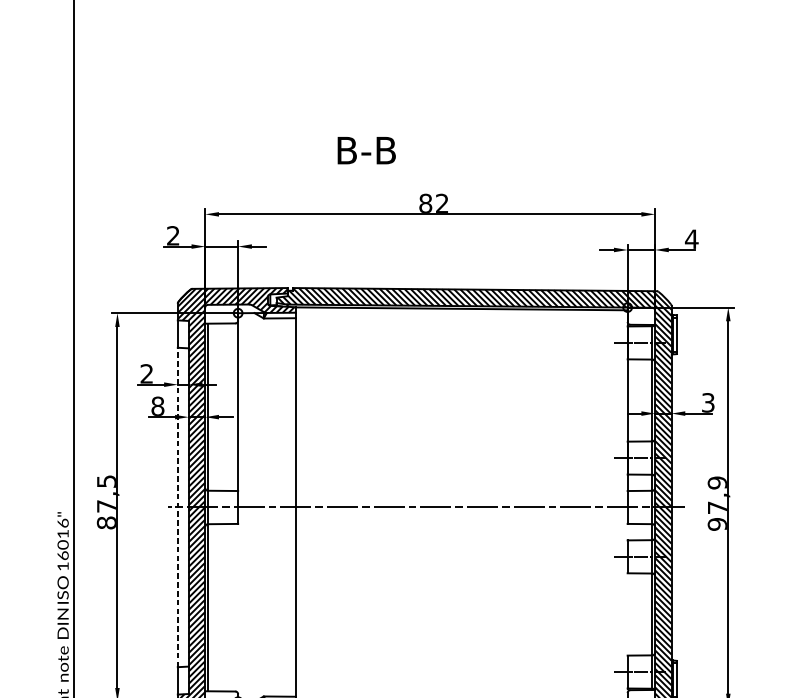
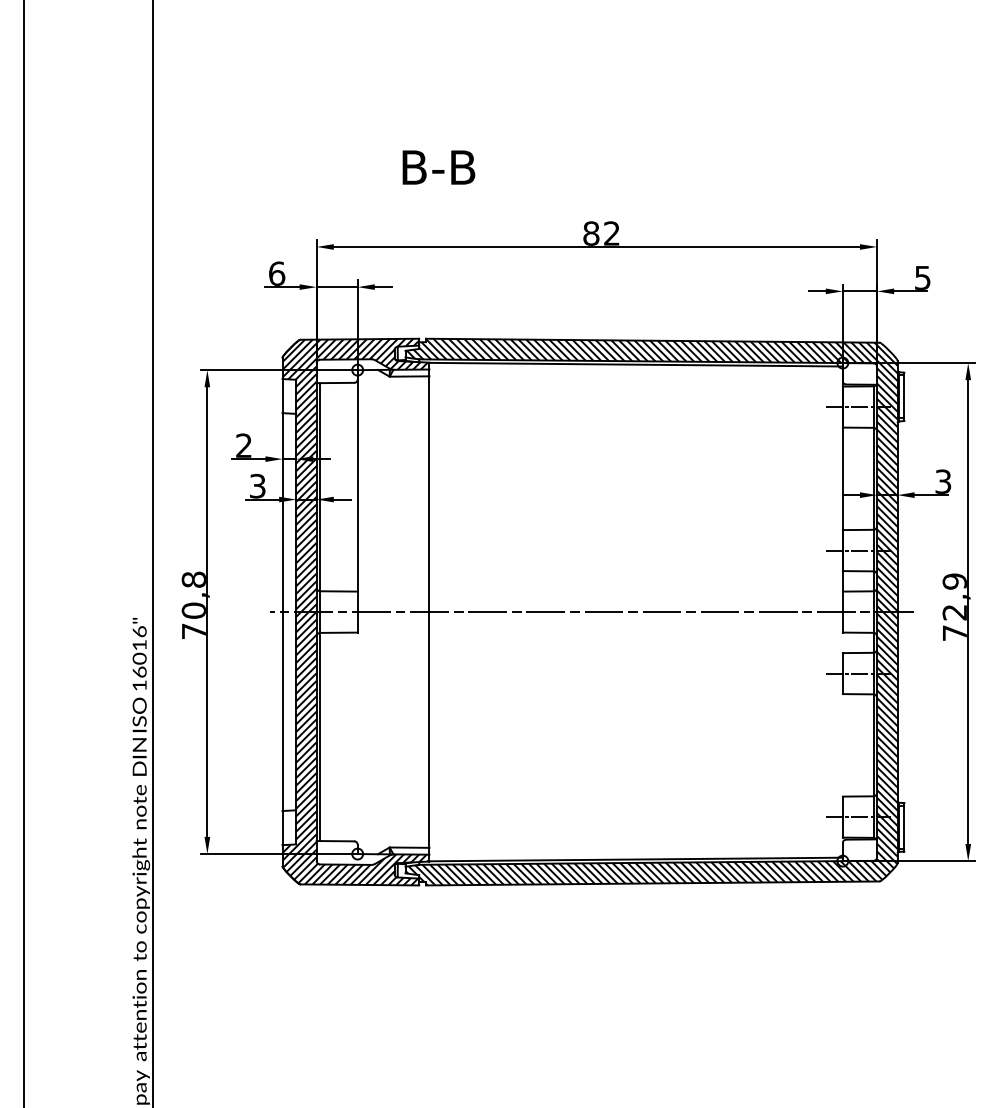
text: (366, 150) -> (438, 167), moved
text: (173, 235) -> (277, 273), 2 -> 6
text: (691, 238) -> (922, 277), 4 -> 5
text: (157, 406) -> (257, 486), 8 -> 3
text: (106, 502) -> (193, 605), 87,5 -> 70,8
line: (177, 507) -> (282, 612), dashed -> solid
text: (717, 516) -> (954, 623), 97,9 -> 72,9

